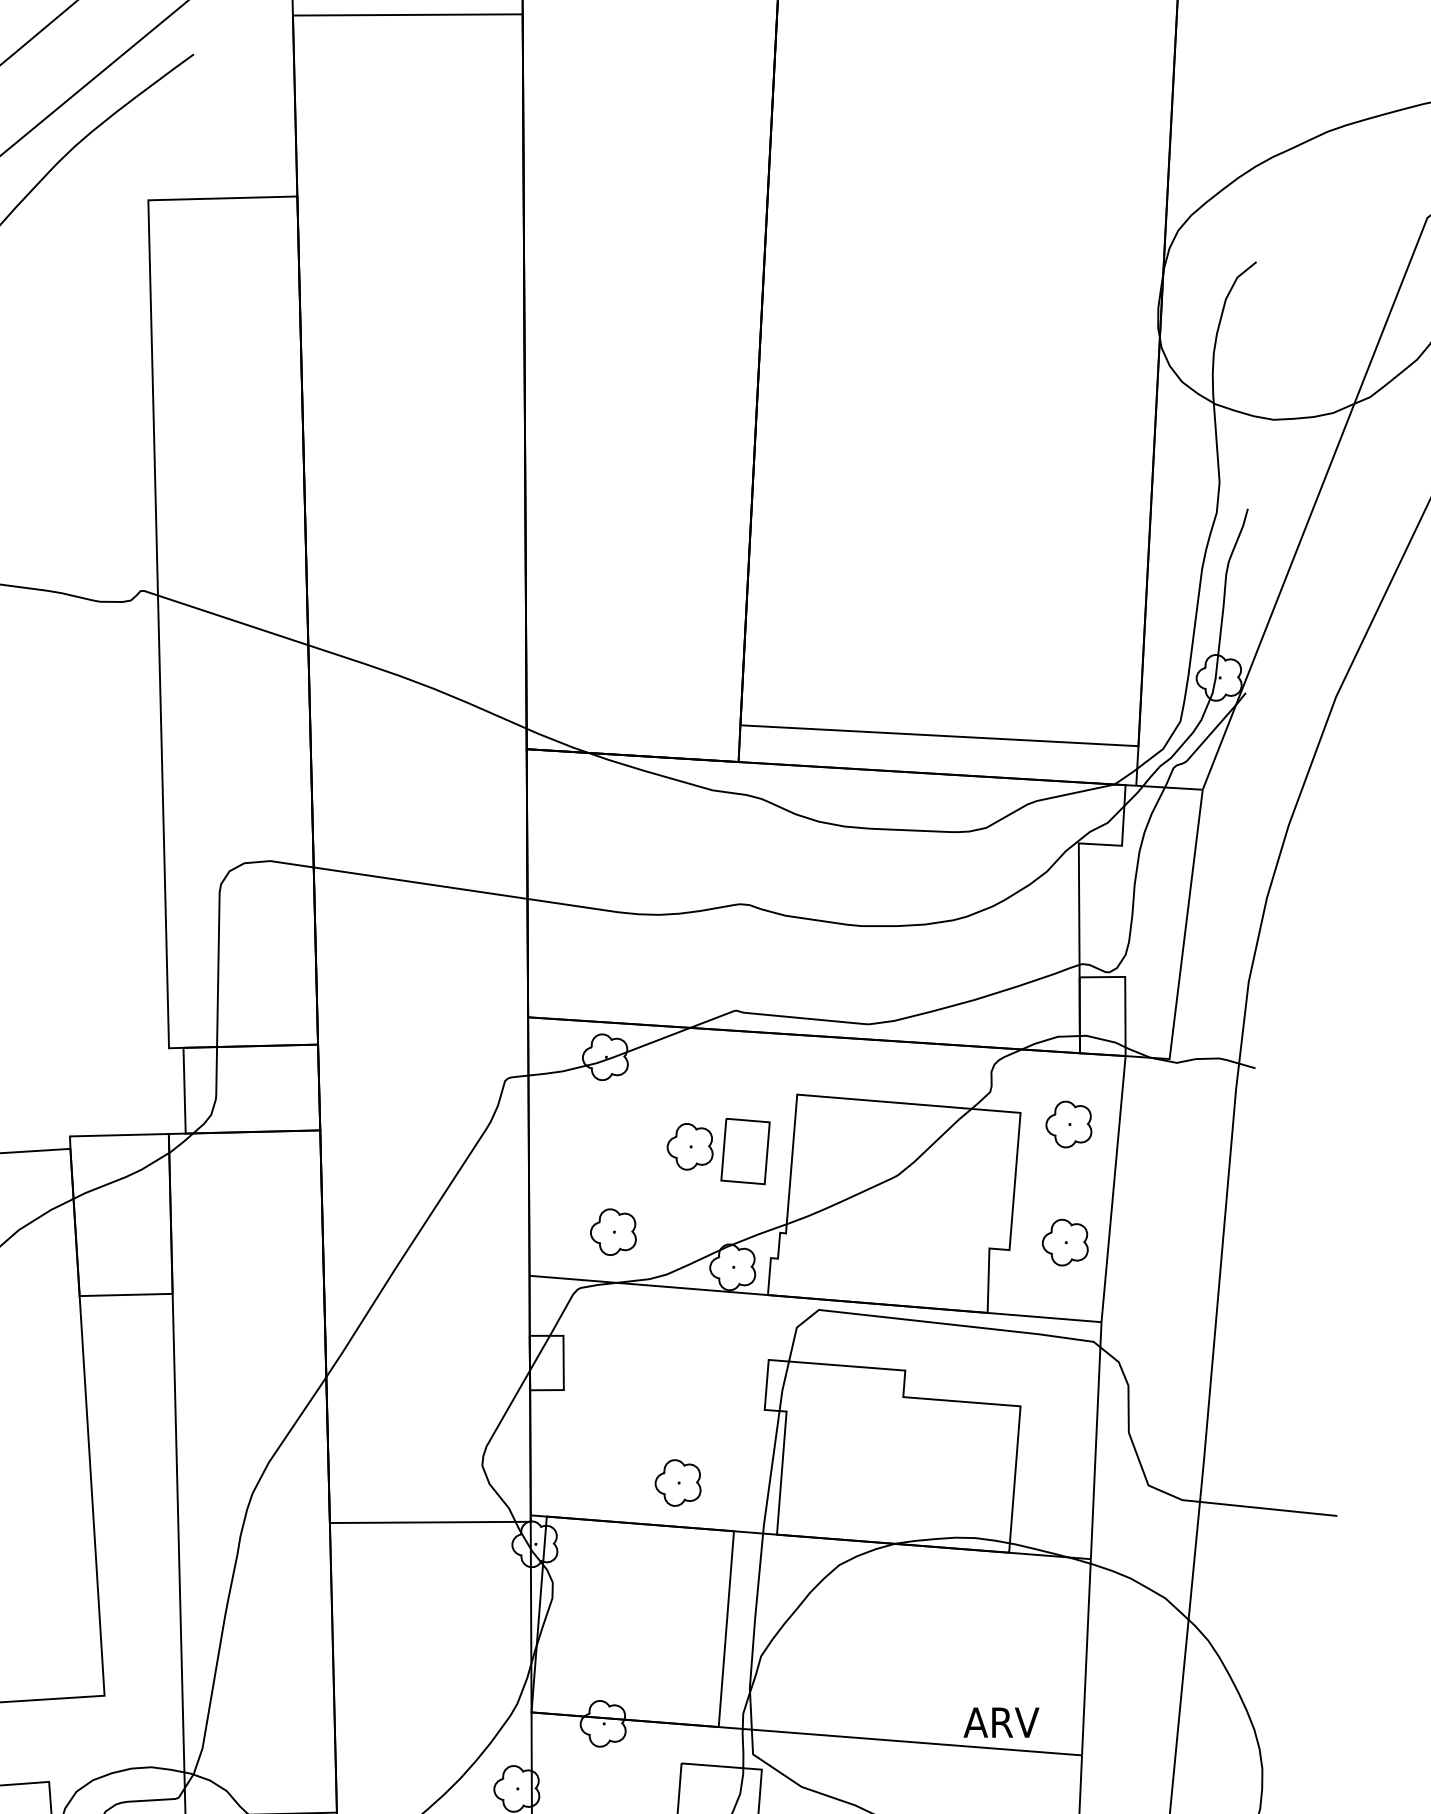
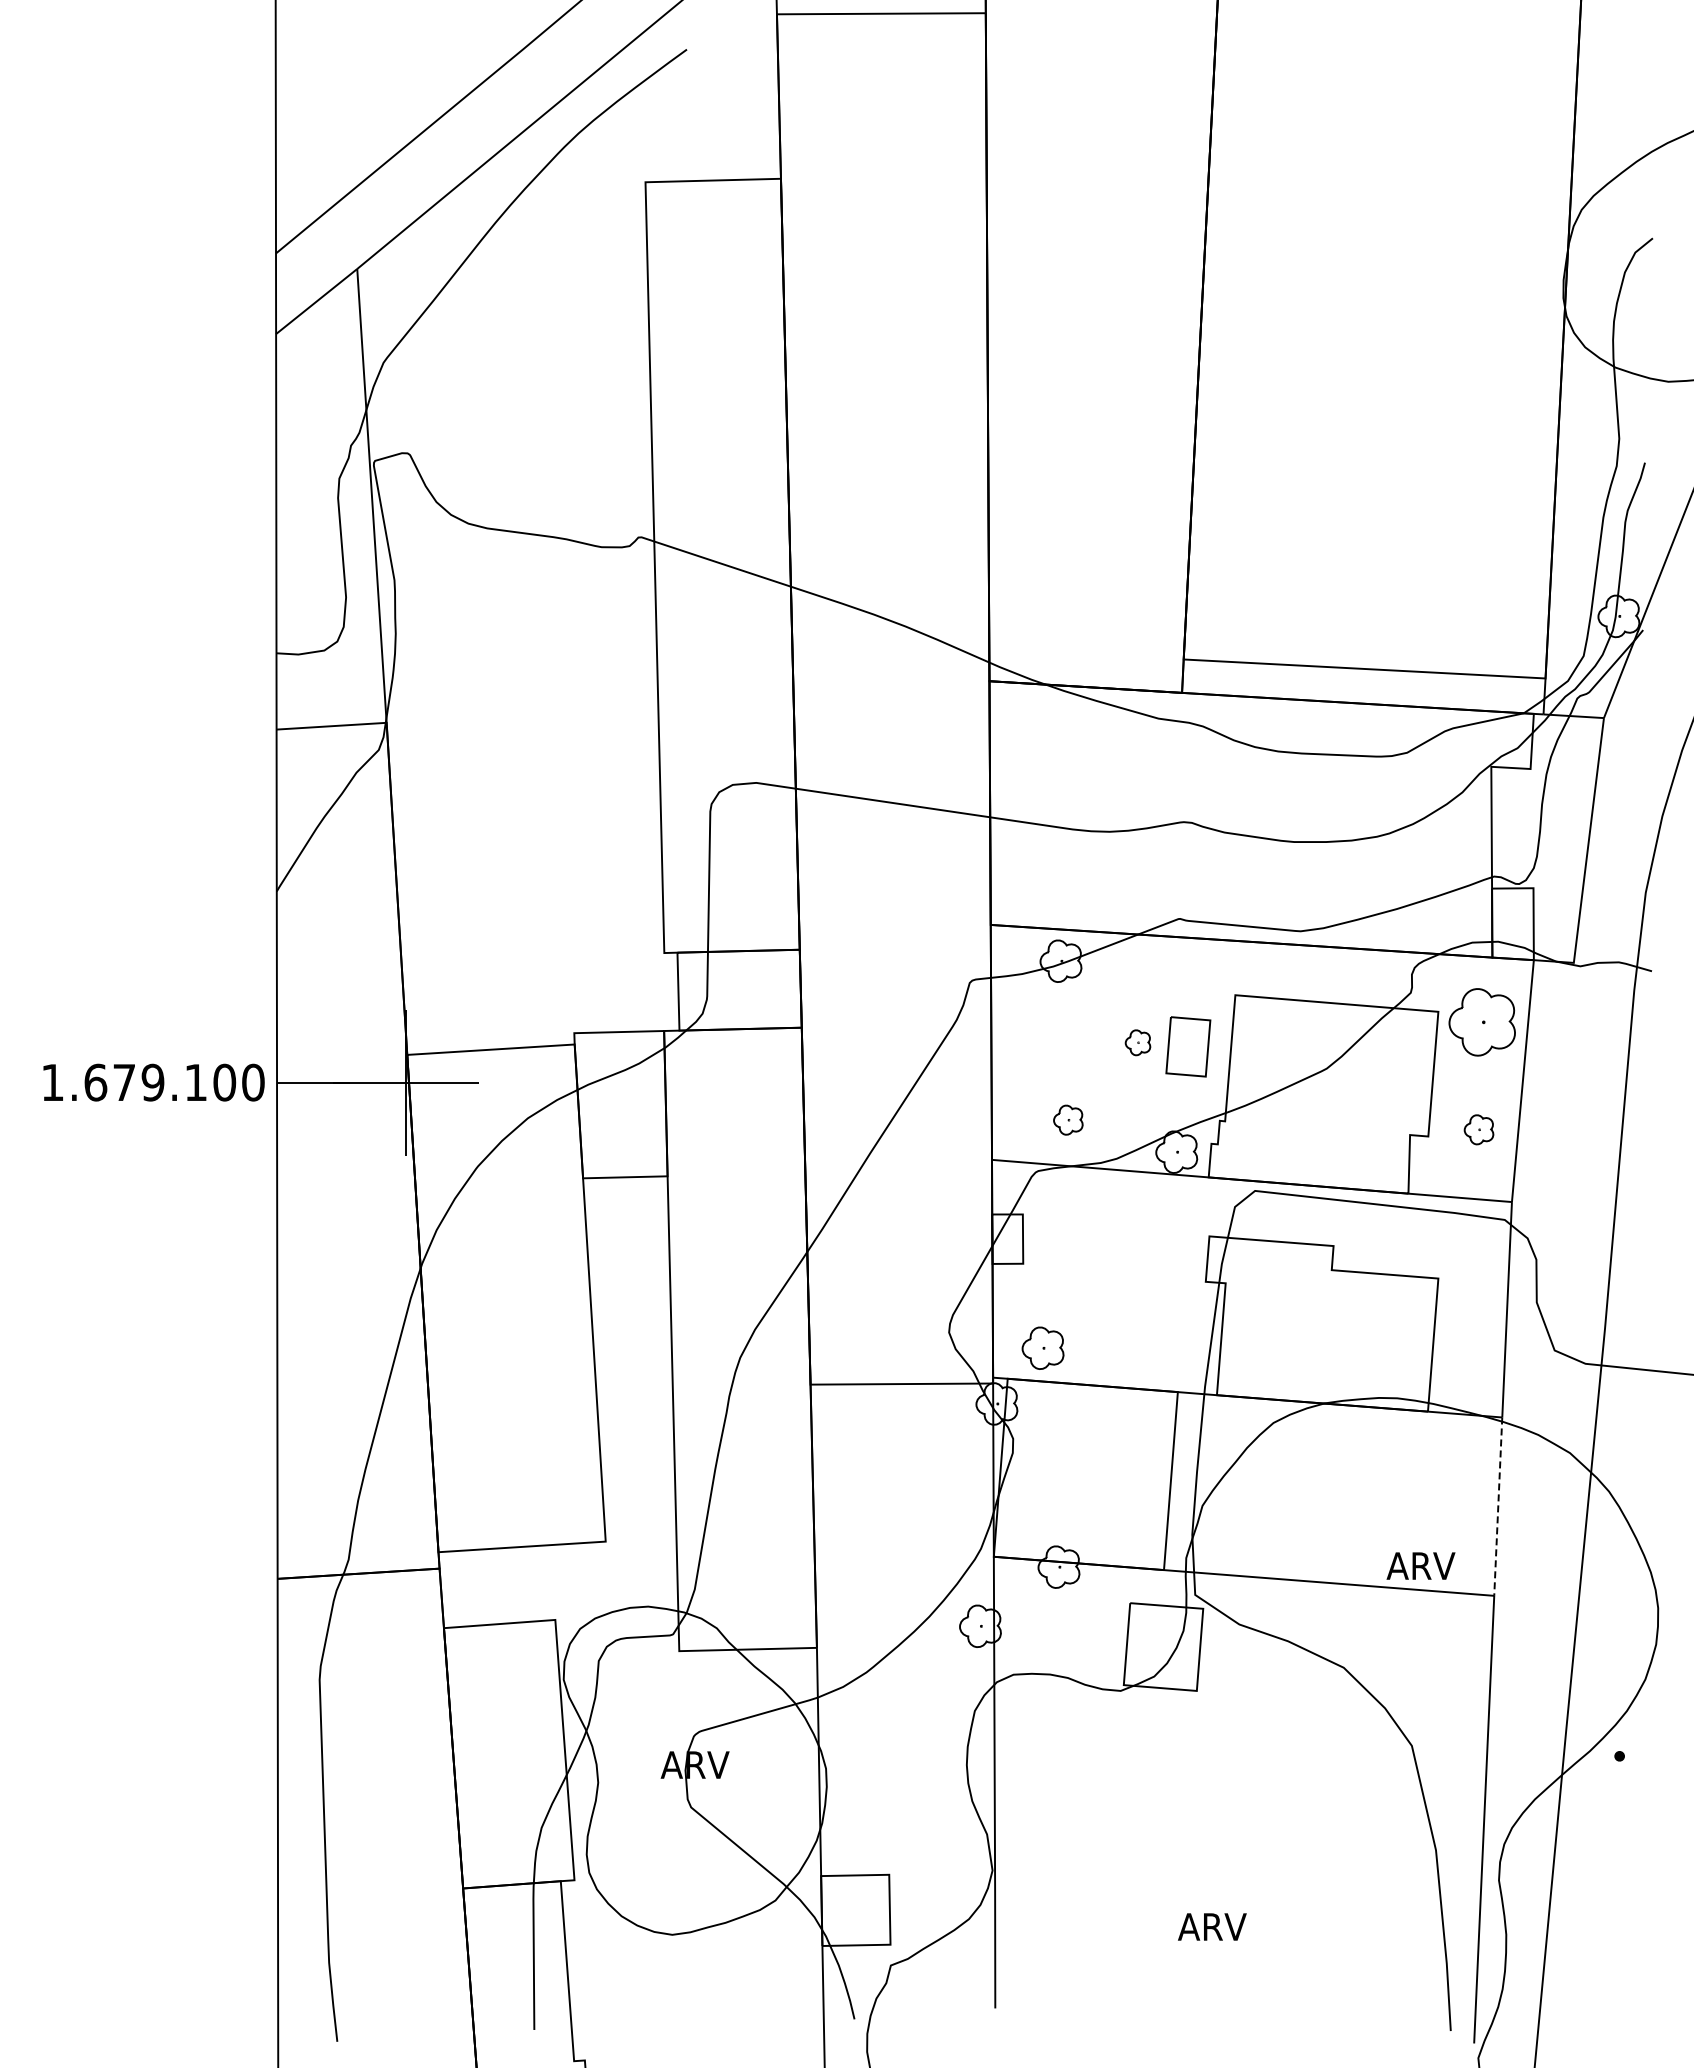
part: (1069, 1124) -> (1482, 1022), size x1.6
part: (689, 1146) -> (1137, 1042), size x0.6
part: (613, 1231) -> (1068, 1119), size x0.7
part: (1064, 1242) -> (1478, 1129), size x0.7
part: (677, 1482) -> (1042, 1347), moved
line: (1086, 1658) -> (1498, 1507), solid -> dashed

